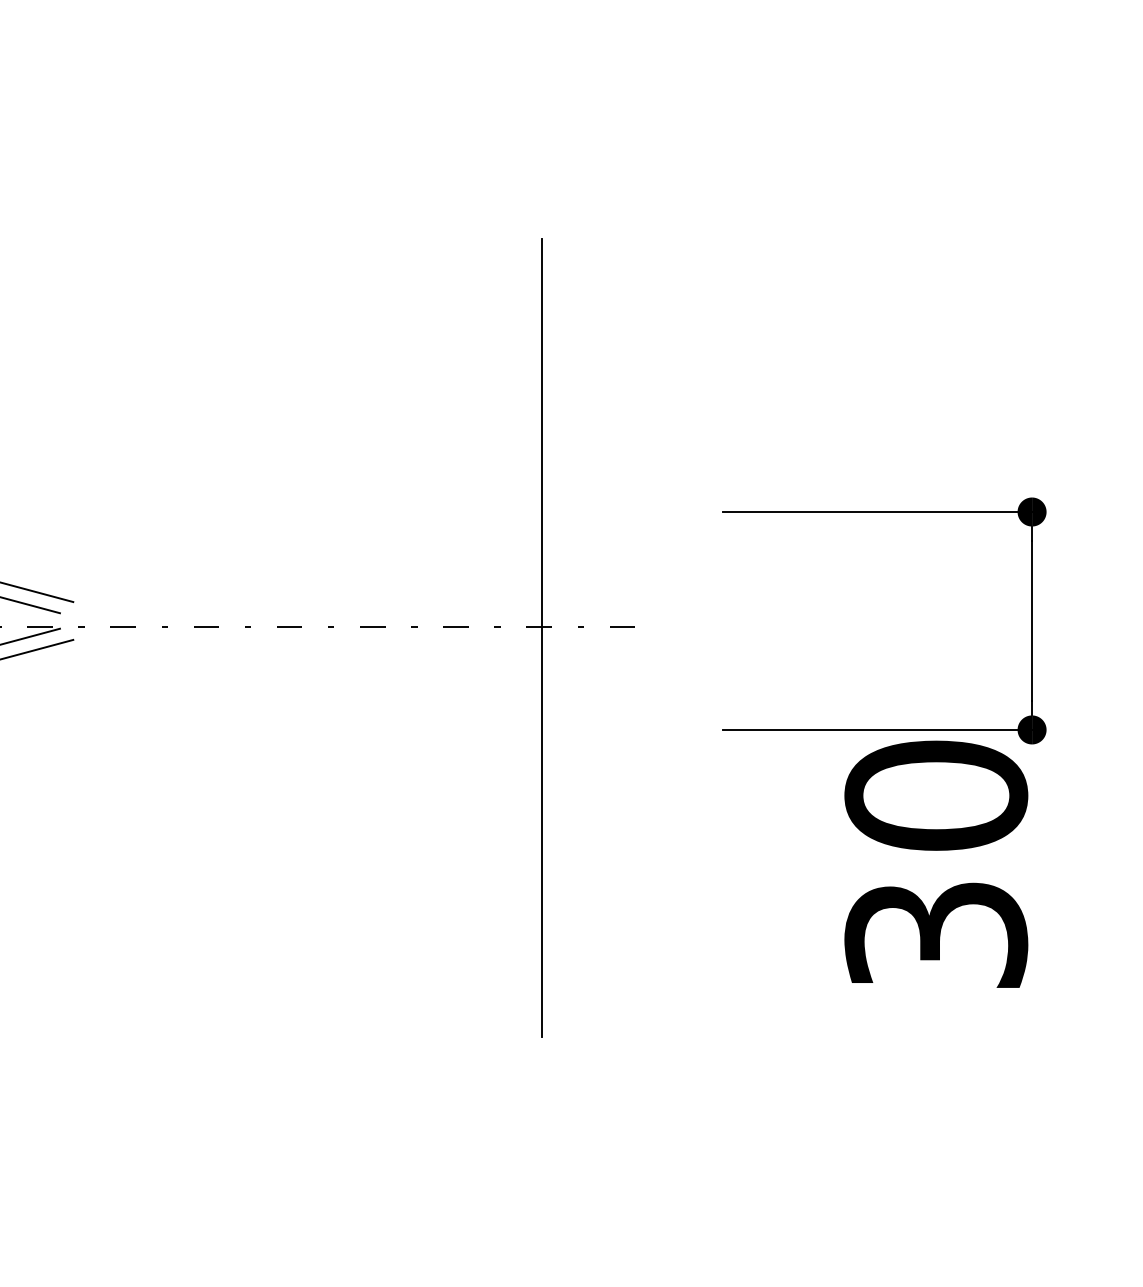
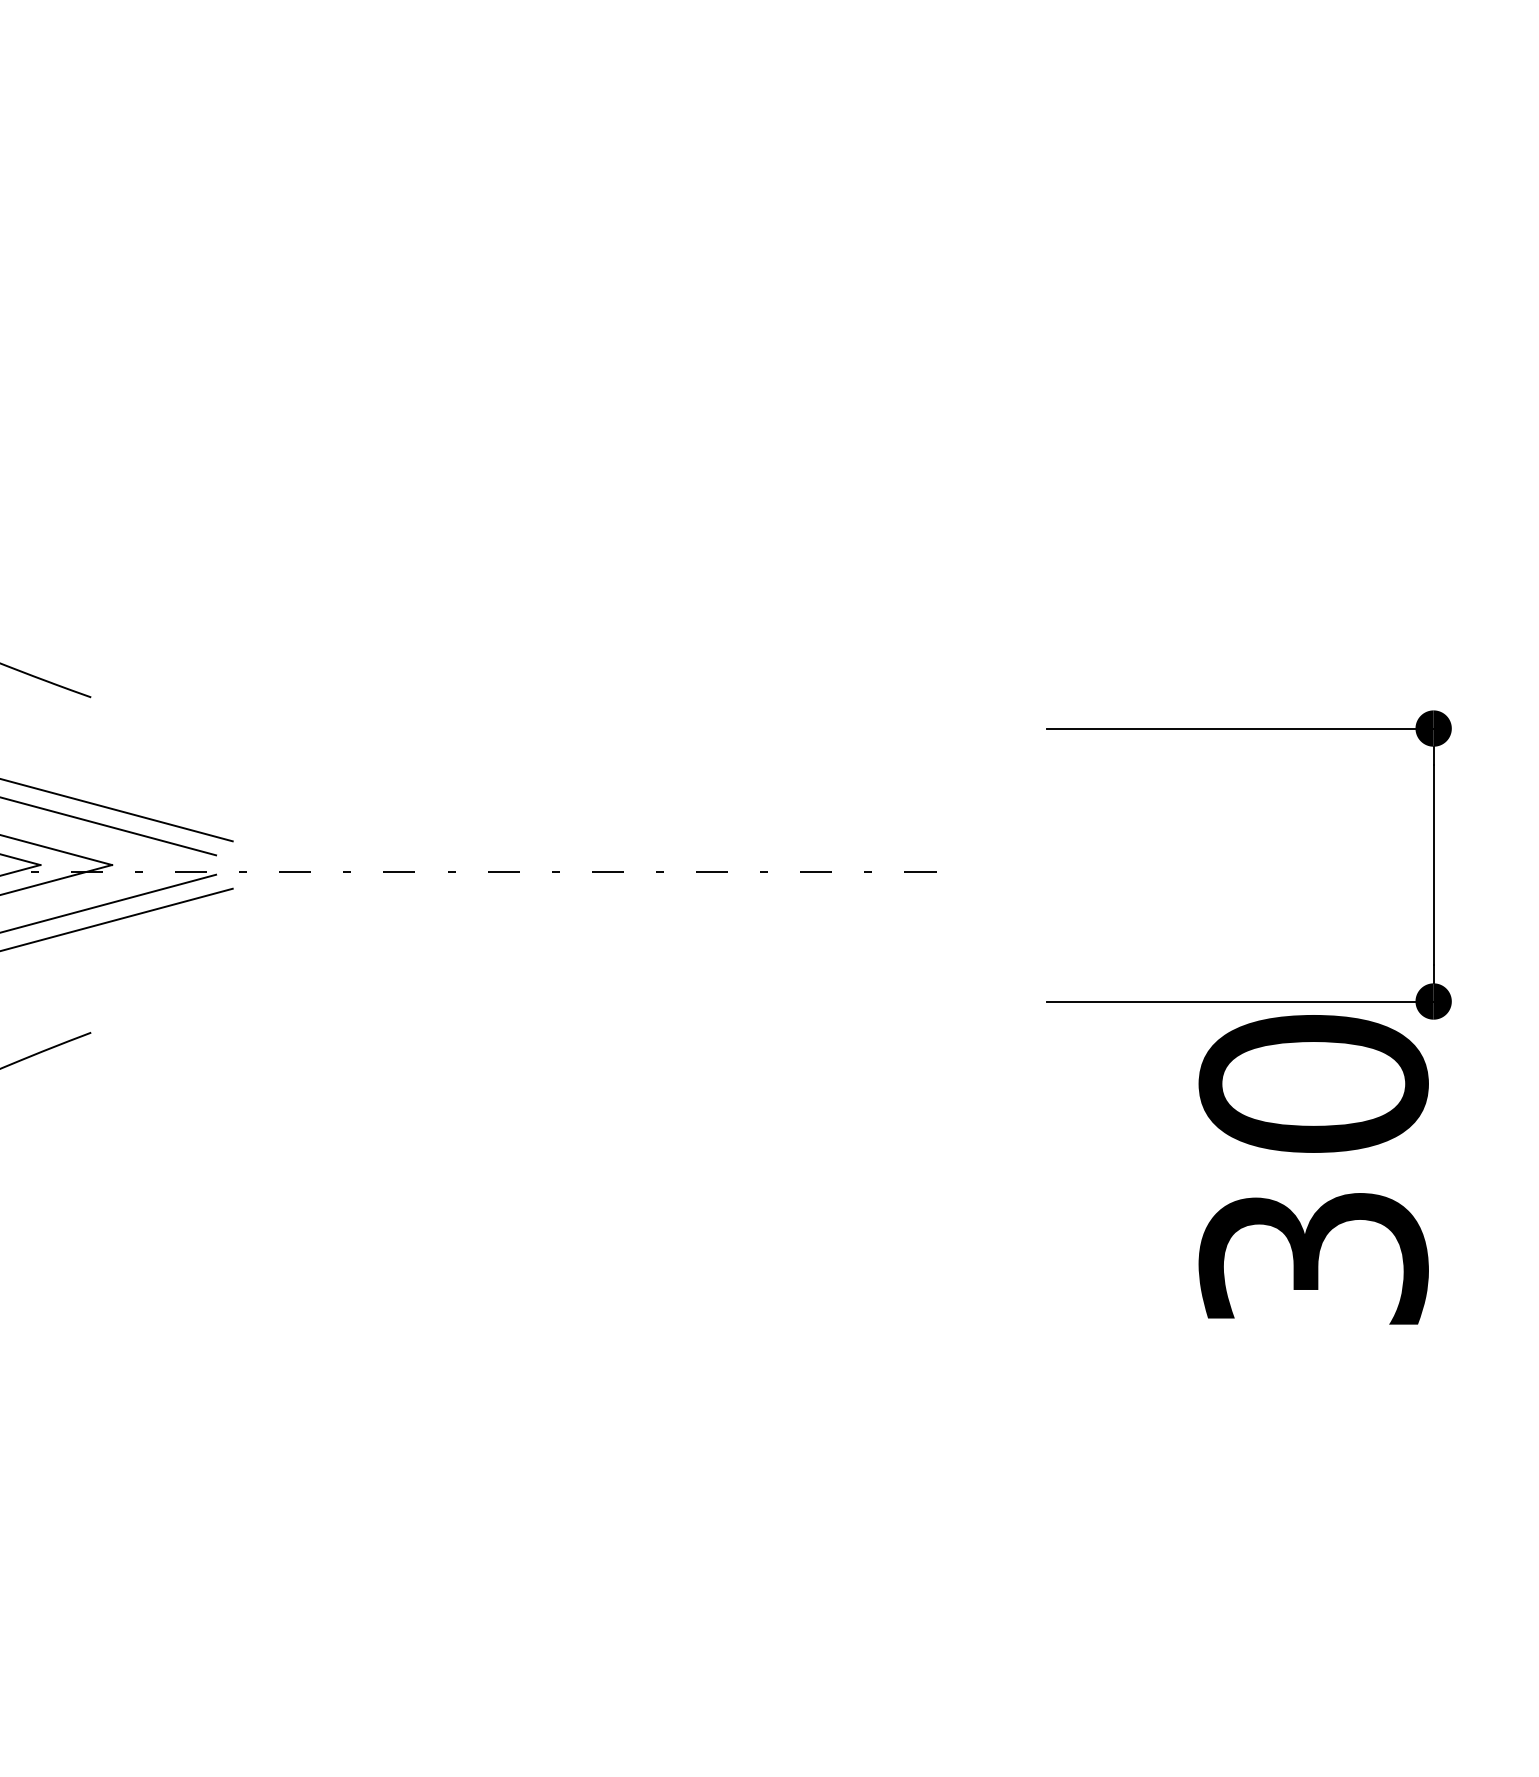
line: (541, 638) -> (819, 886), removed

